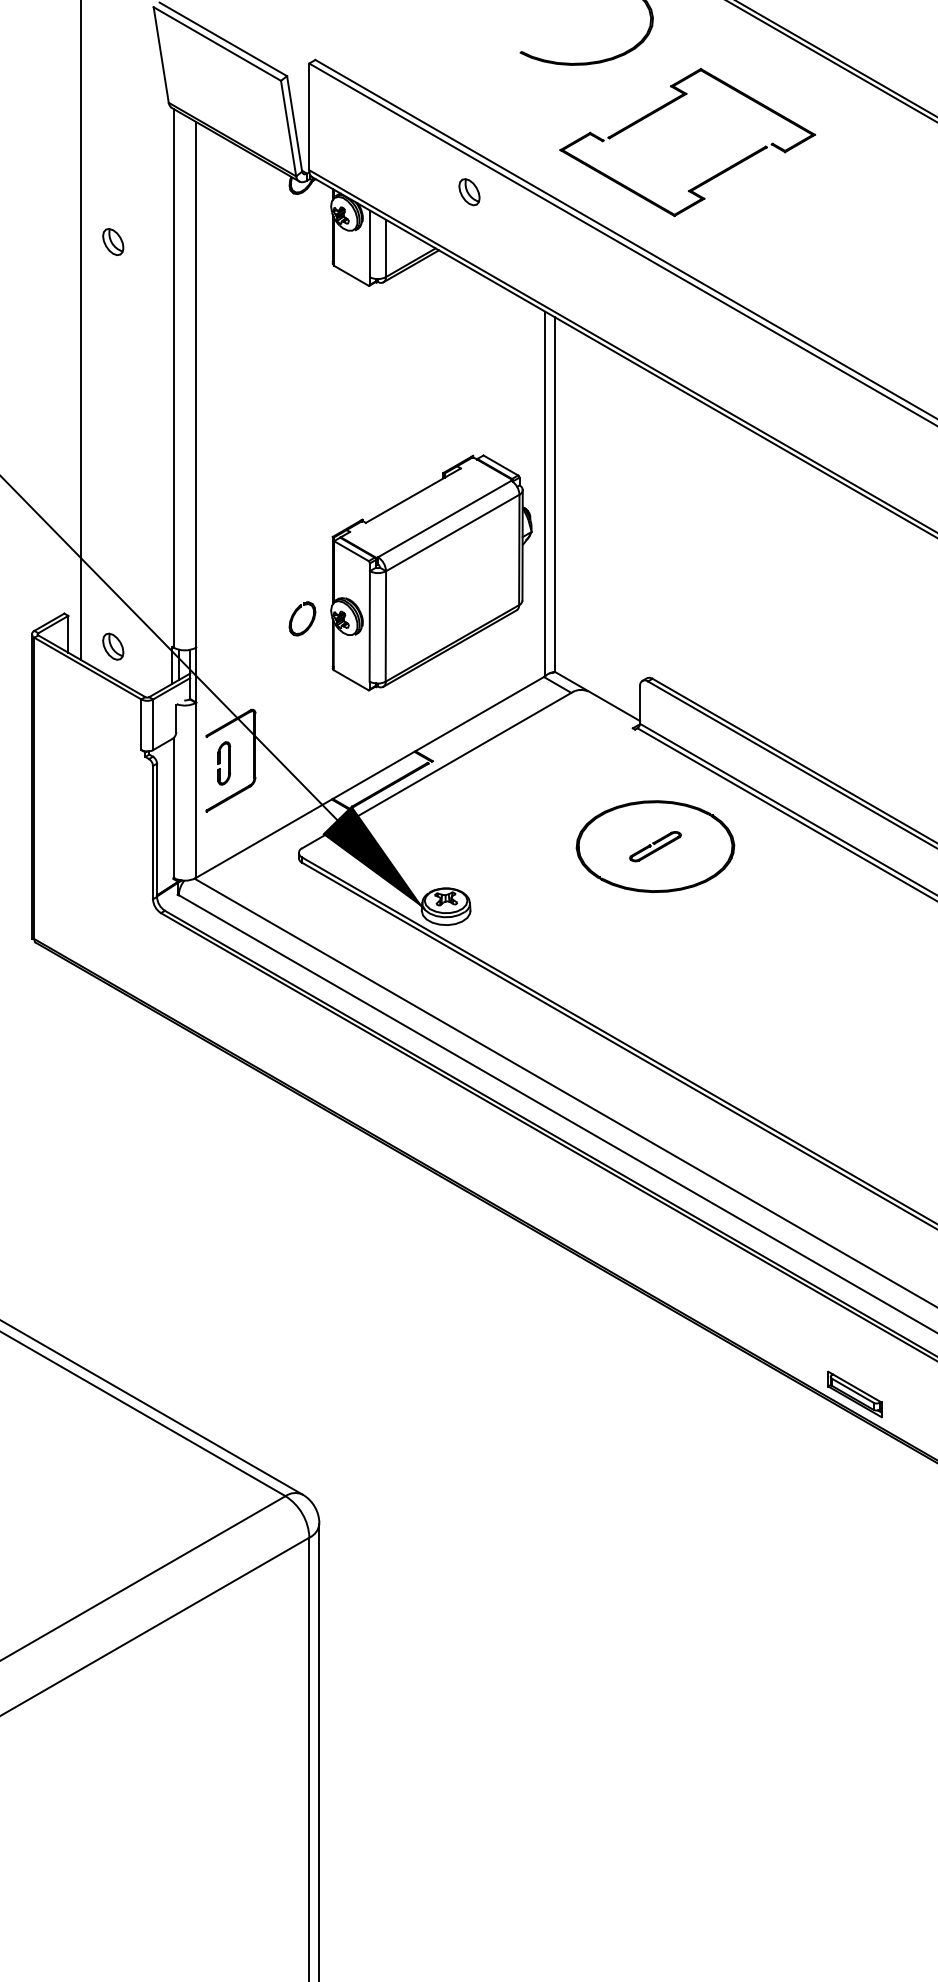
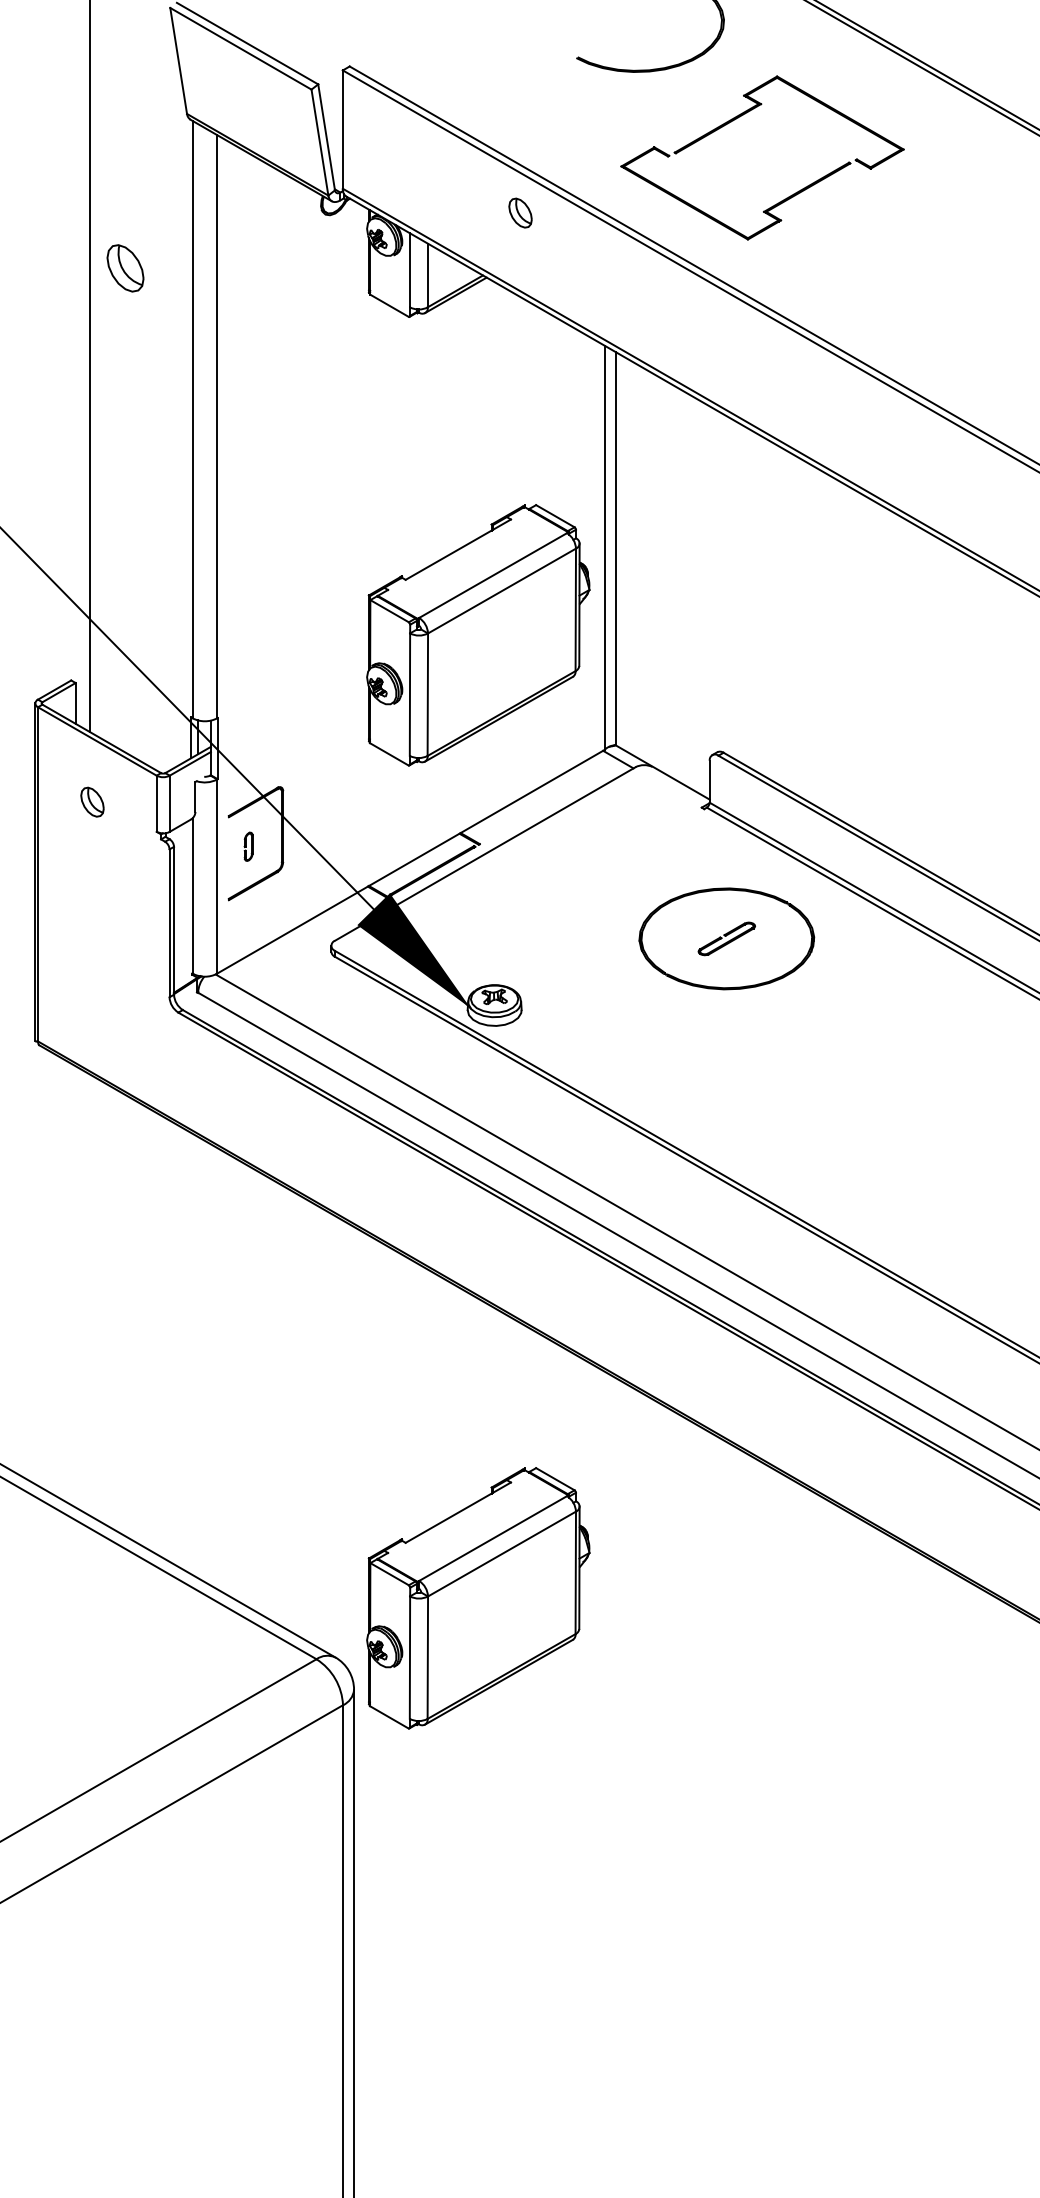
part: (113, 242) -> (125, 268), size x1.6
part: (309, 622) -> (343, 690), removed
part: (113, 646) -> (92, 801), moved
part: (224, 763) -> (248, 846), size x0.6
part: (854, 1394) -> (947, 1546), removed
part: (431, 1441) -> (478, 1598), added

